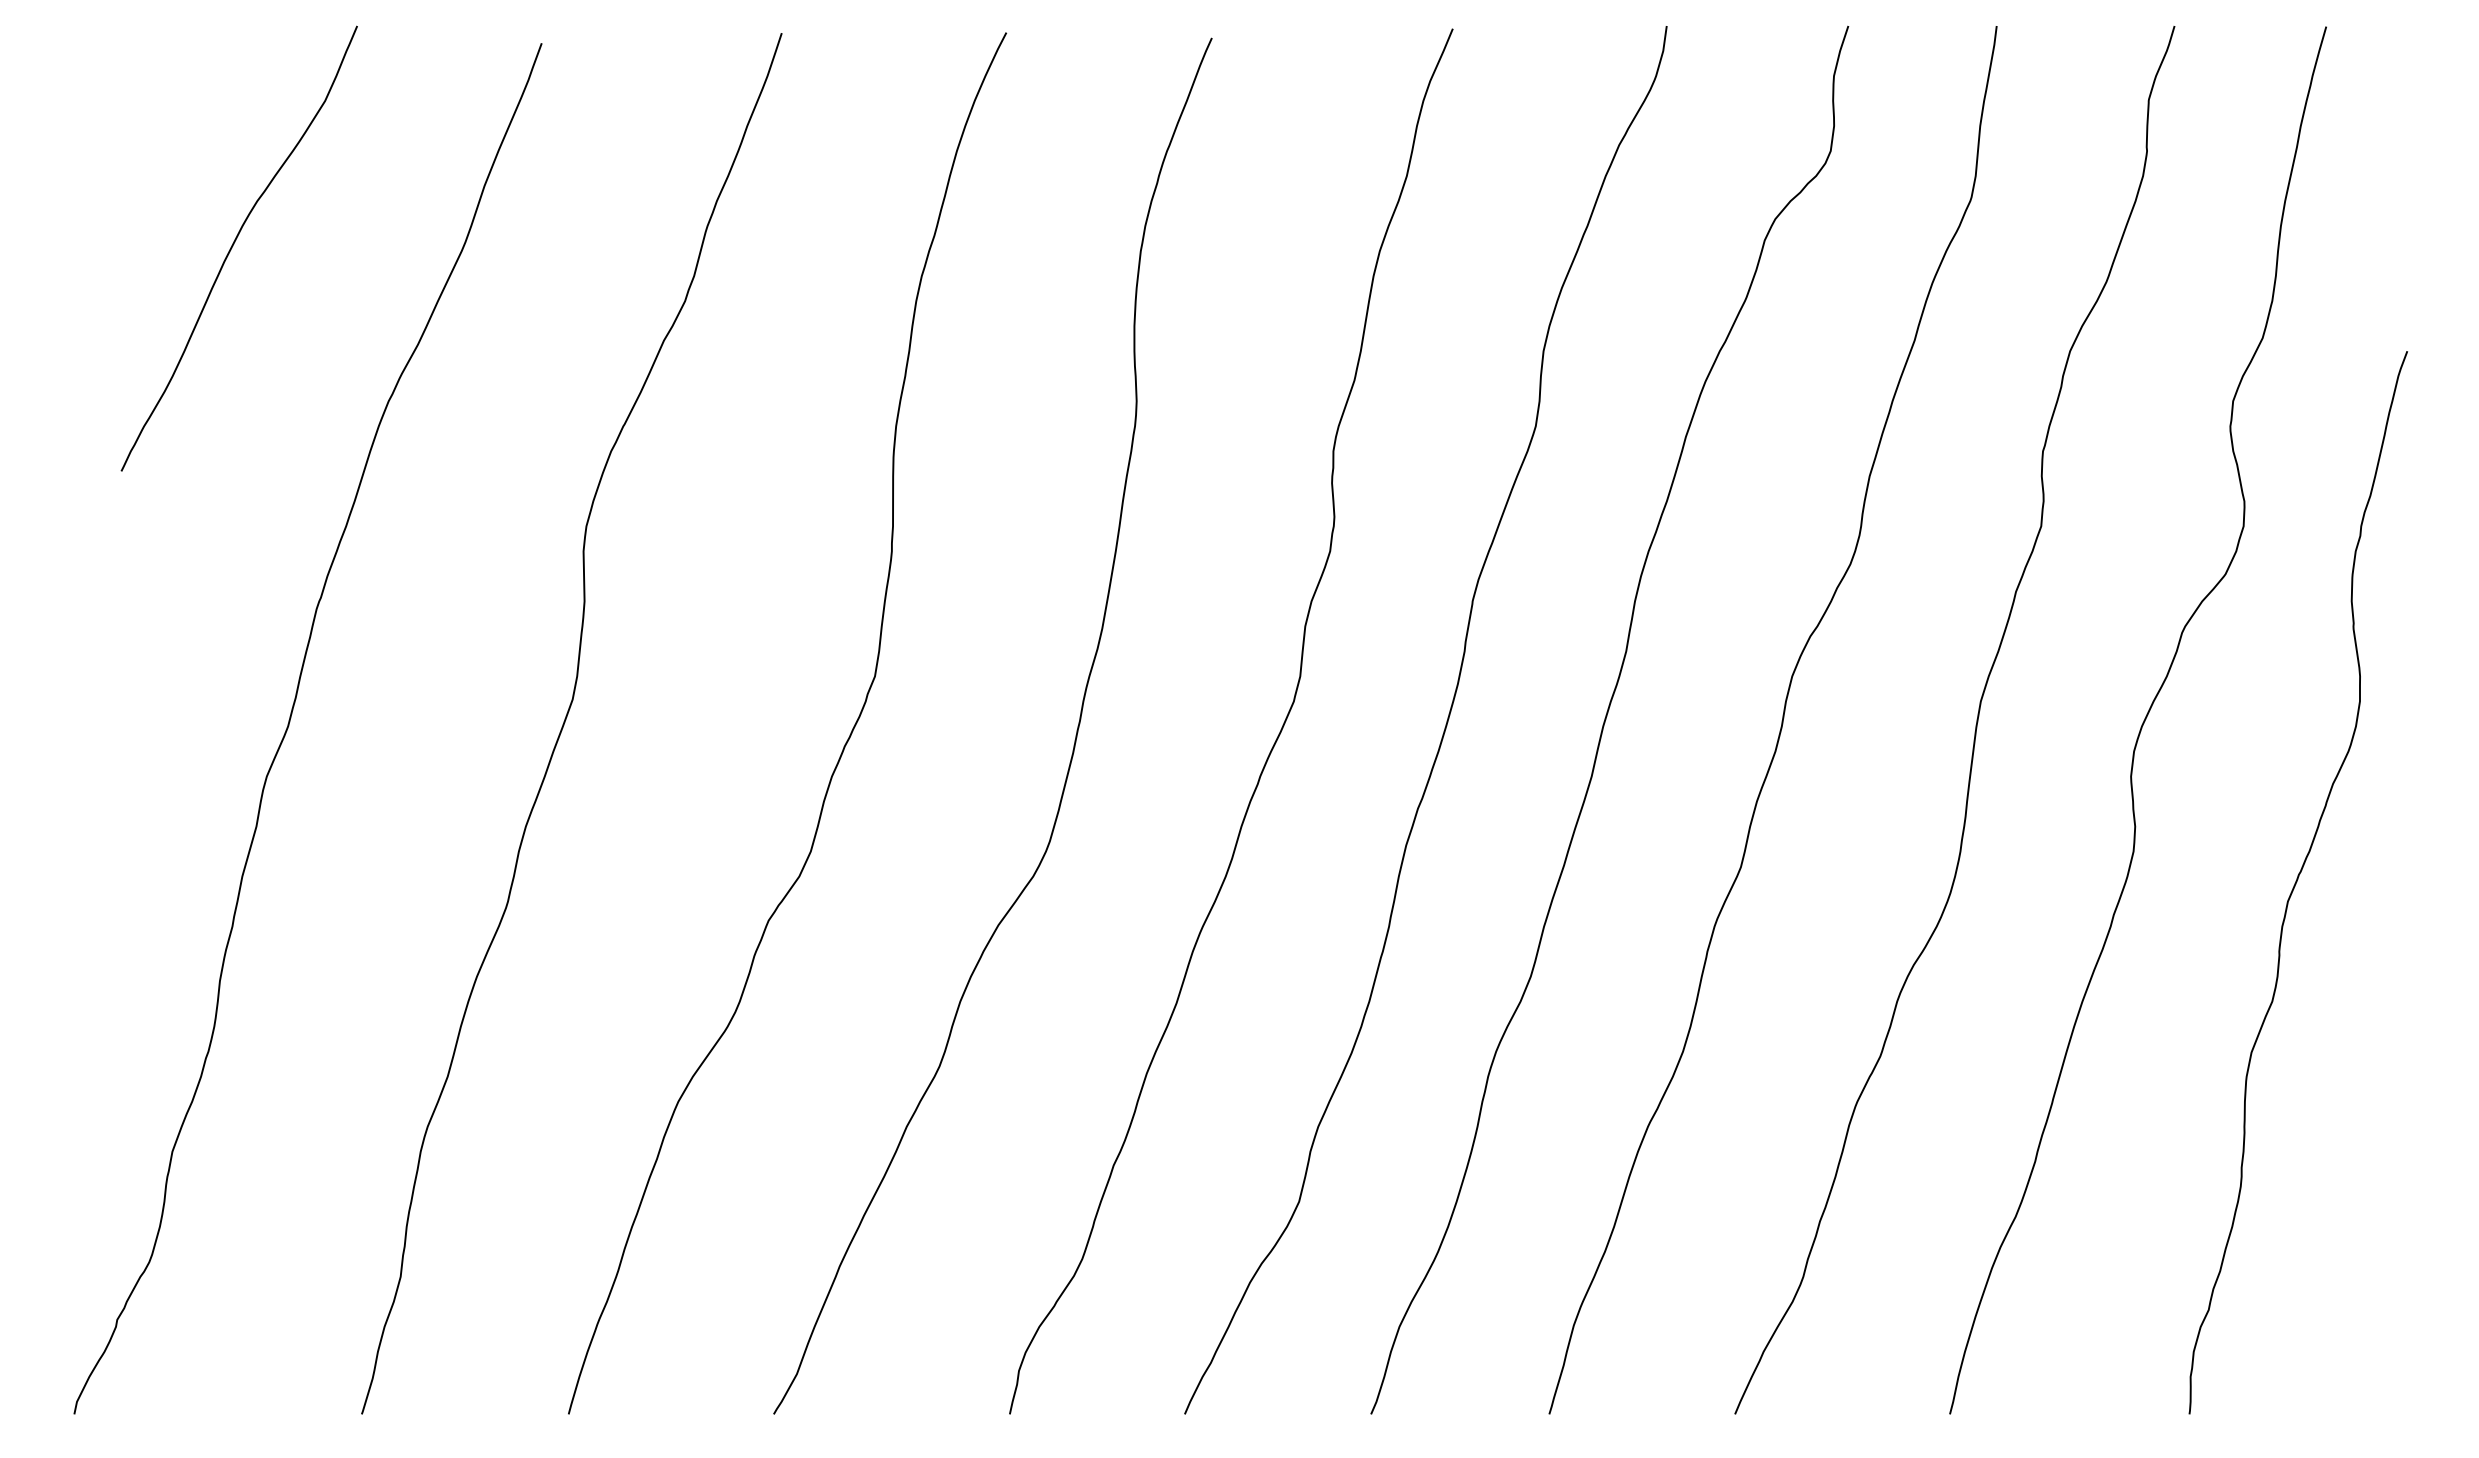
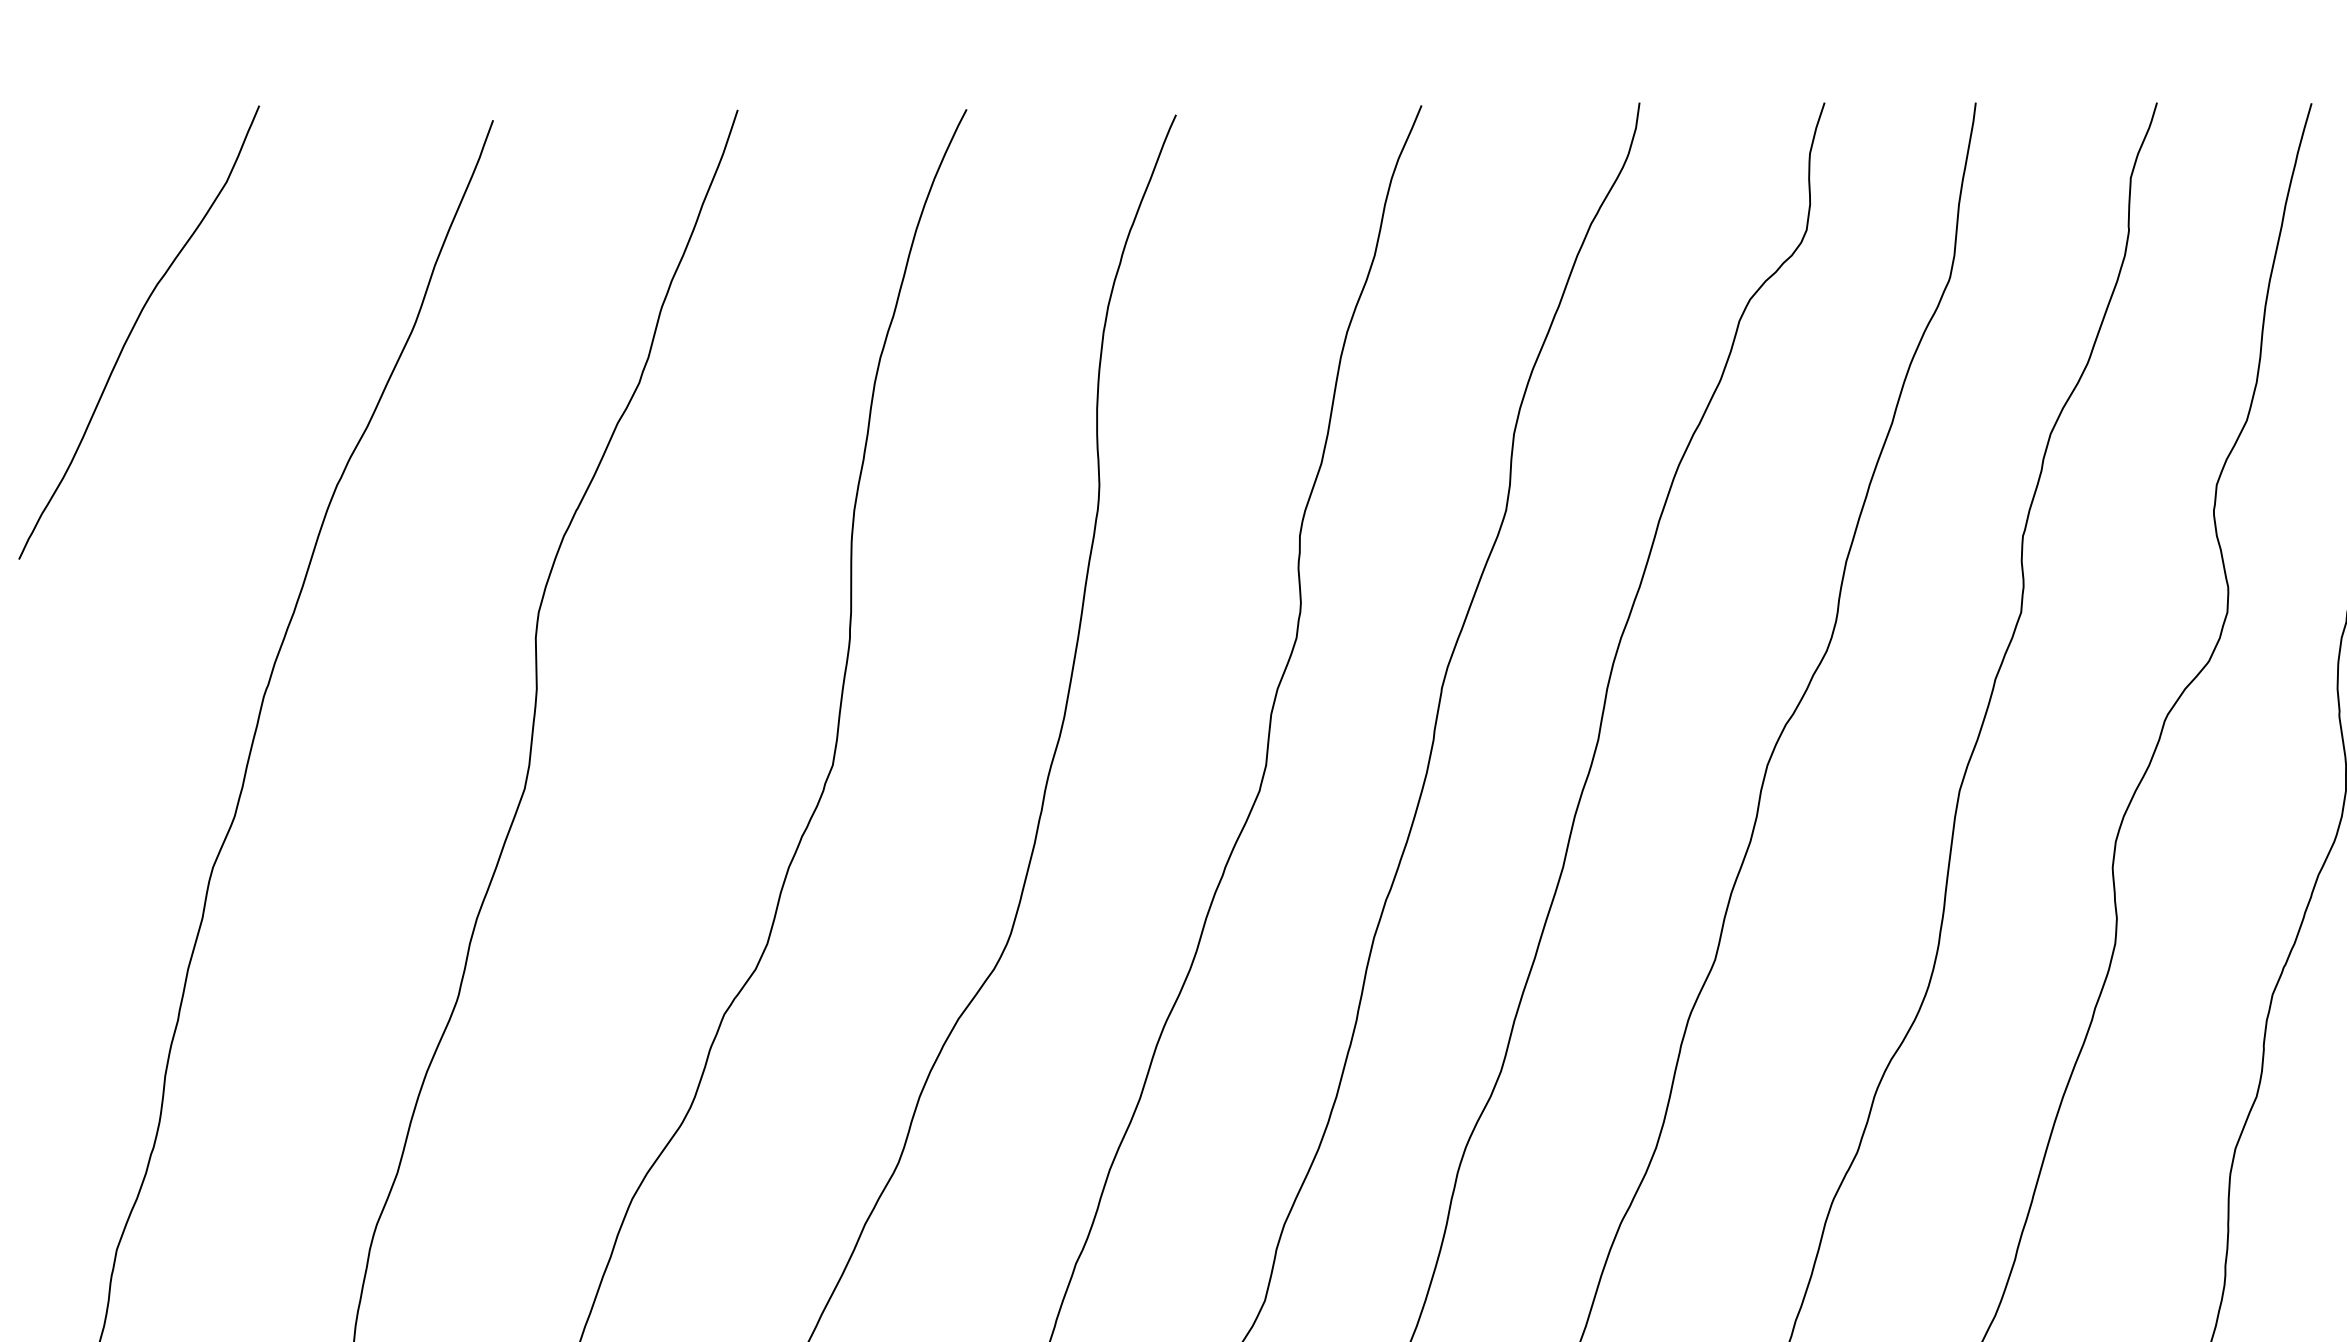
curve: (233, 246) -> (133, 330), moved

